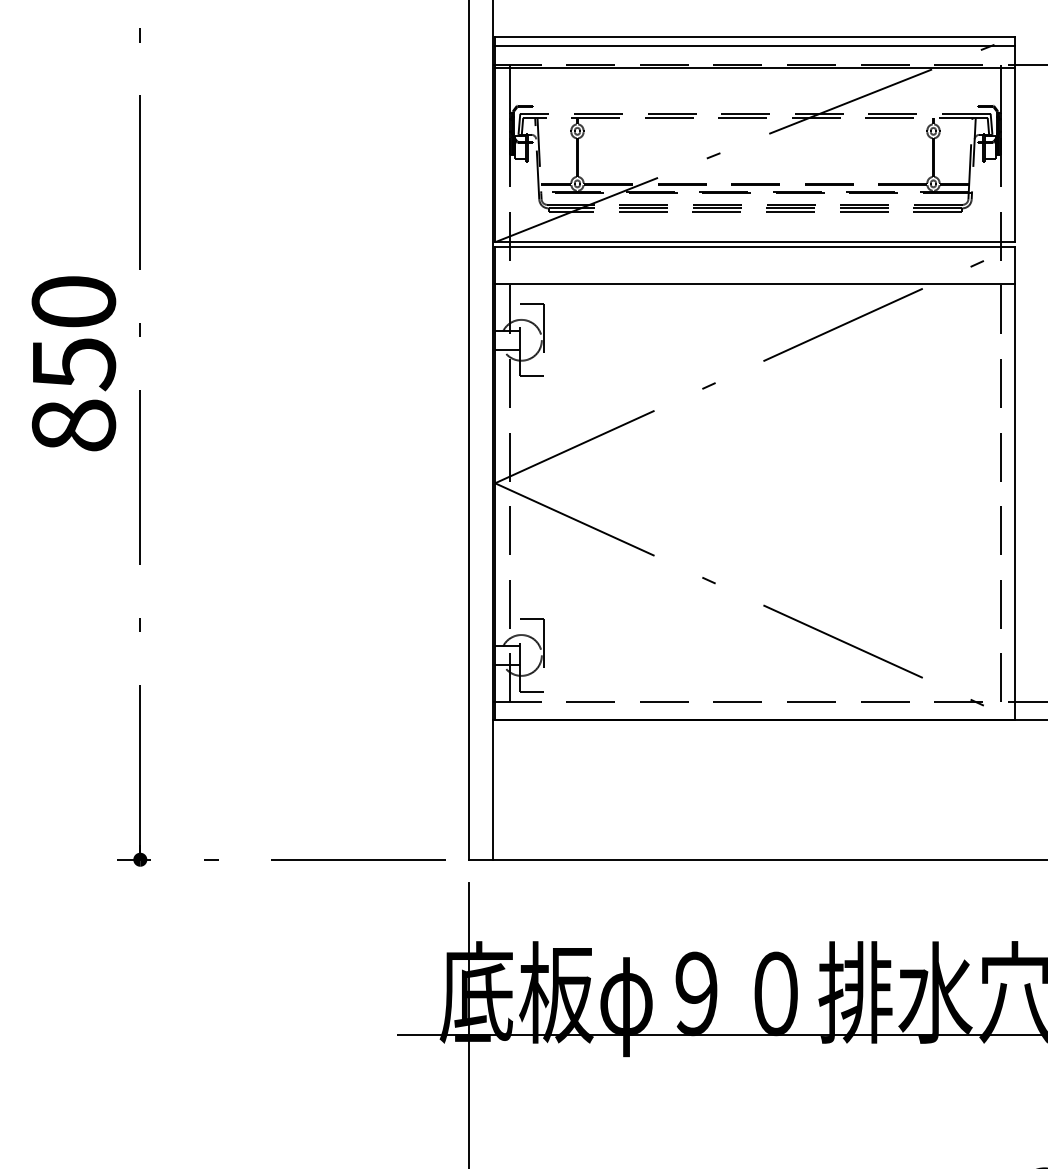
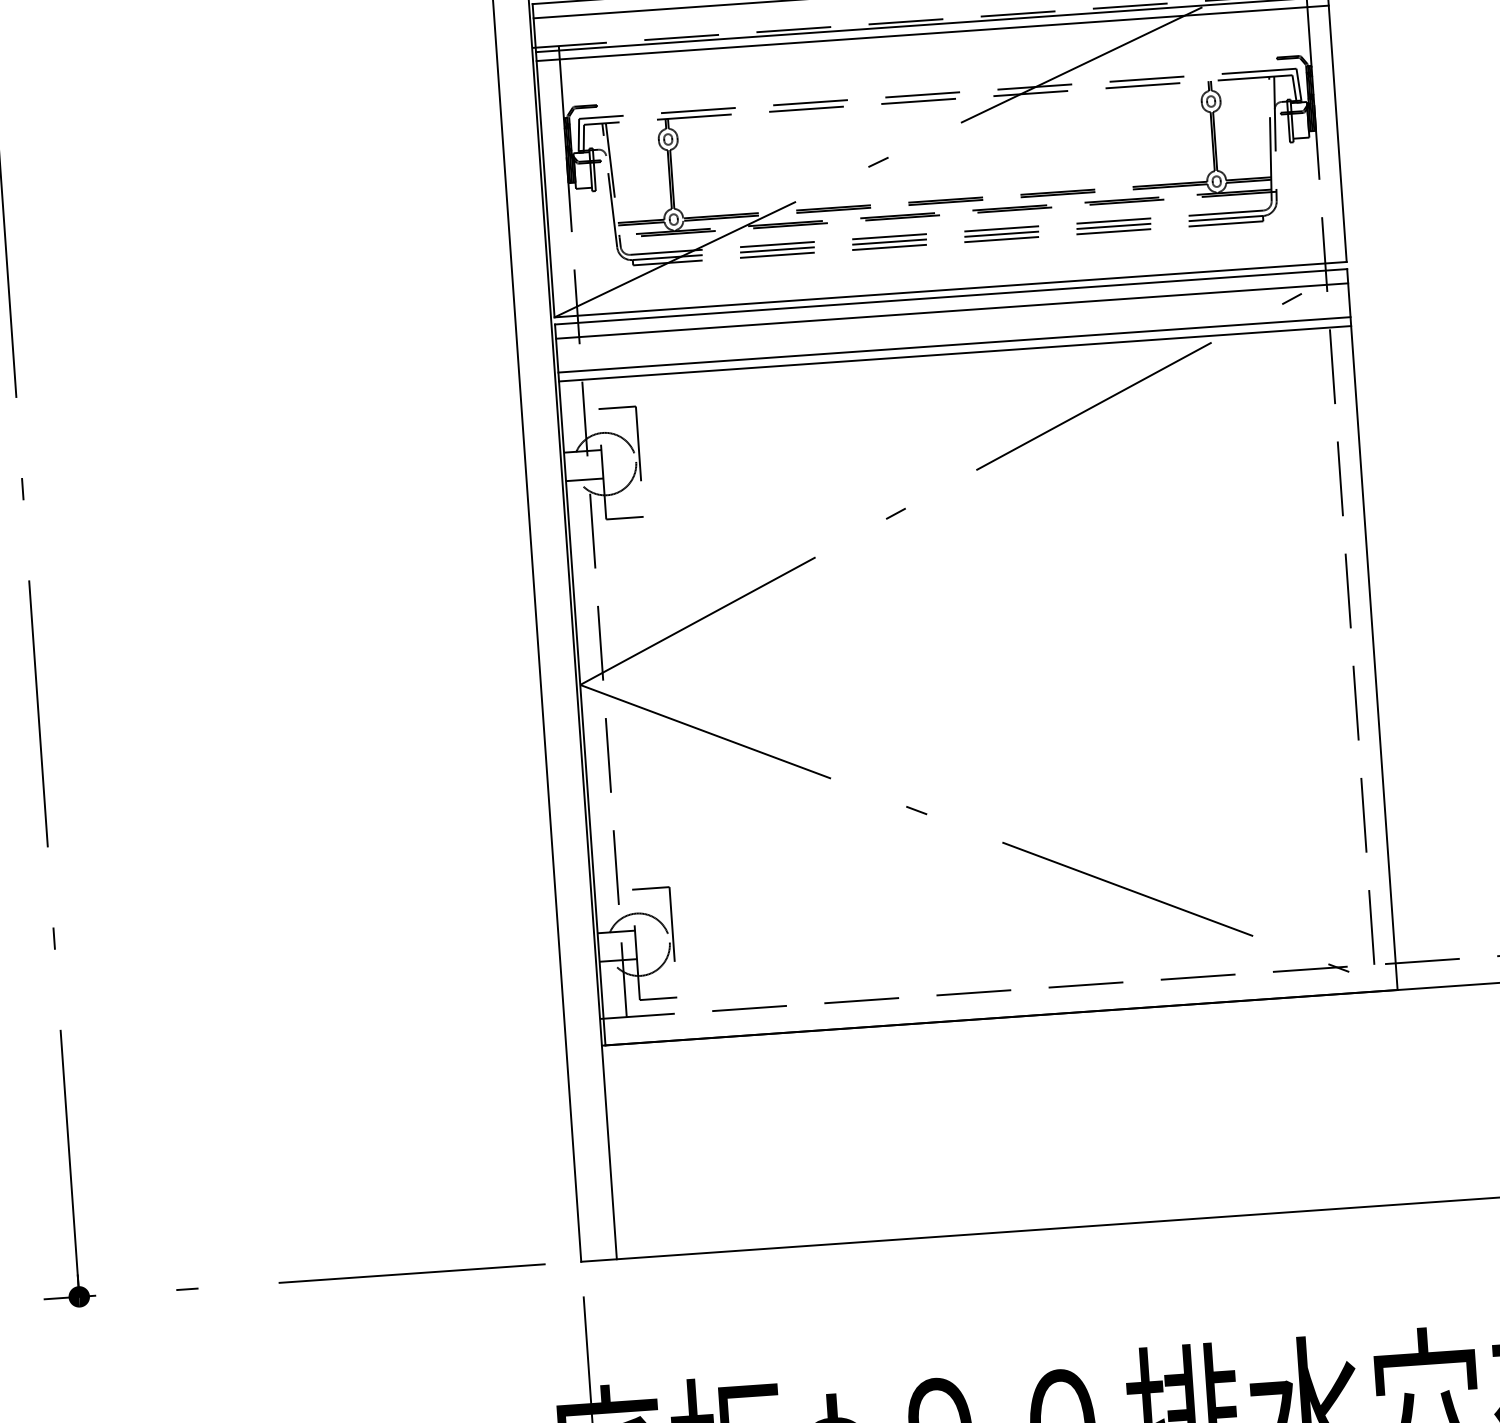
line: (754, 74) -> (932, 33), added
line: (754, 256) -> (951, 311), added
line: (754, 278) -> (953, 344), added

